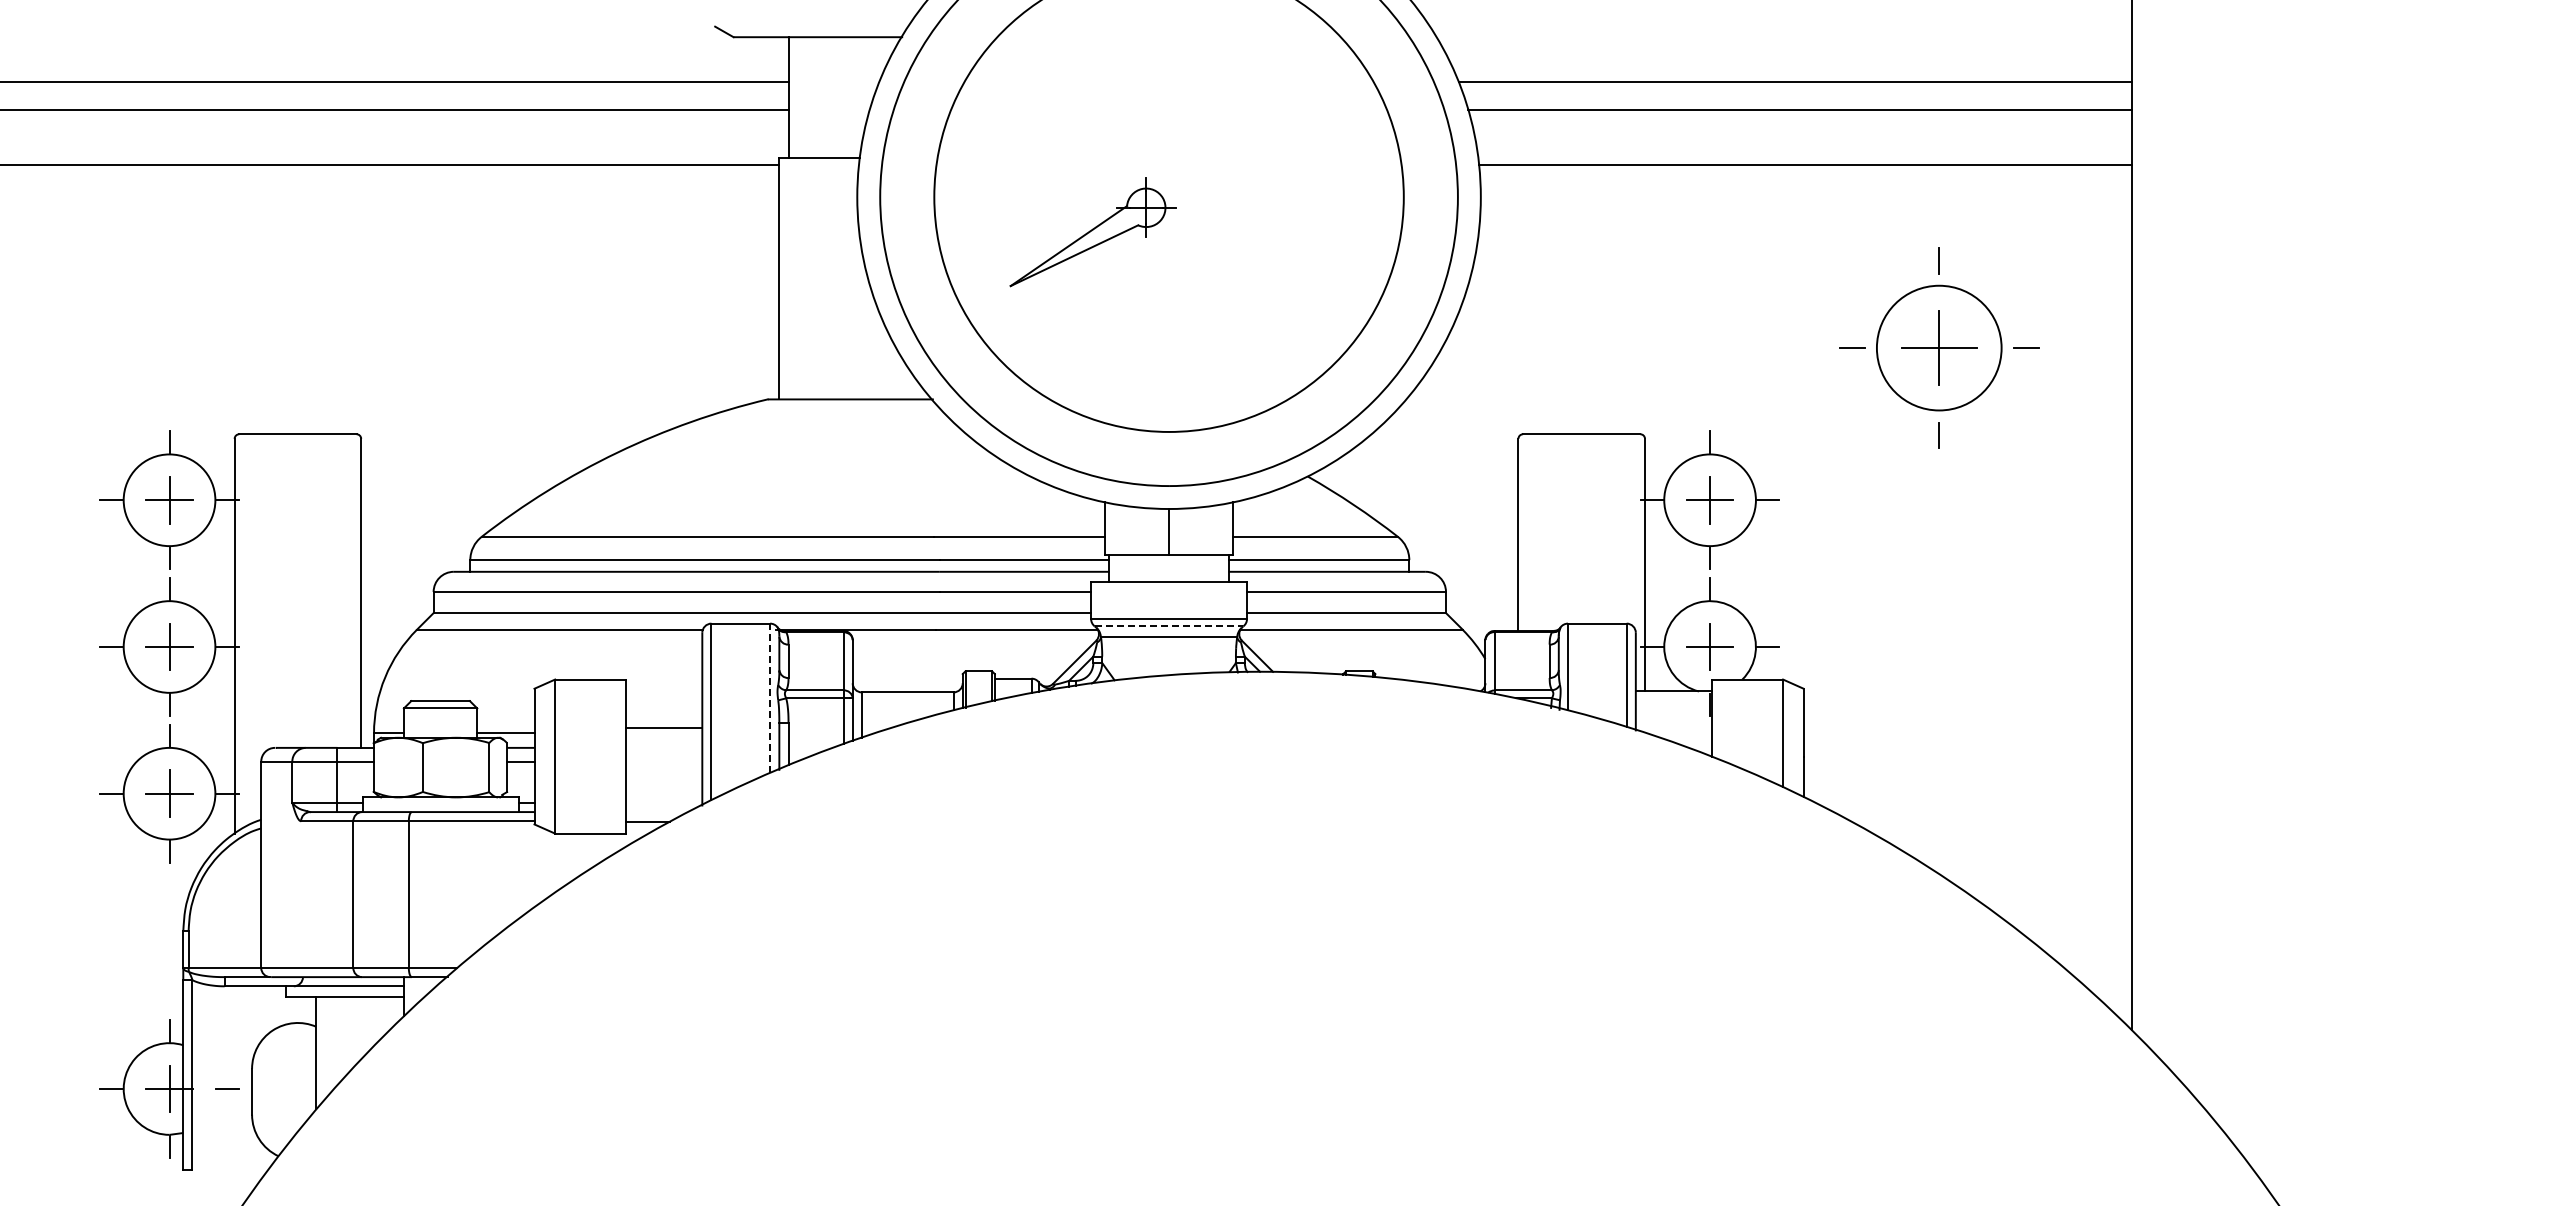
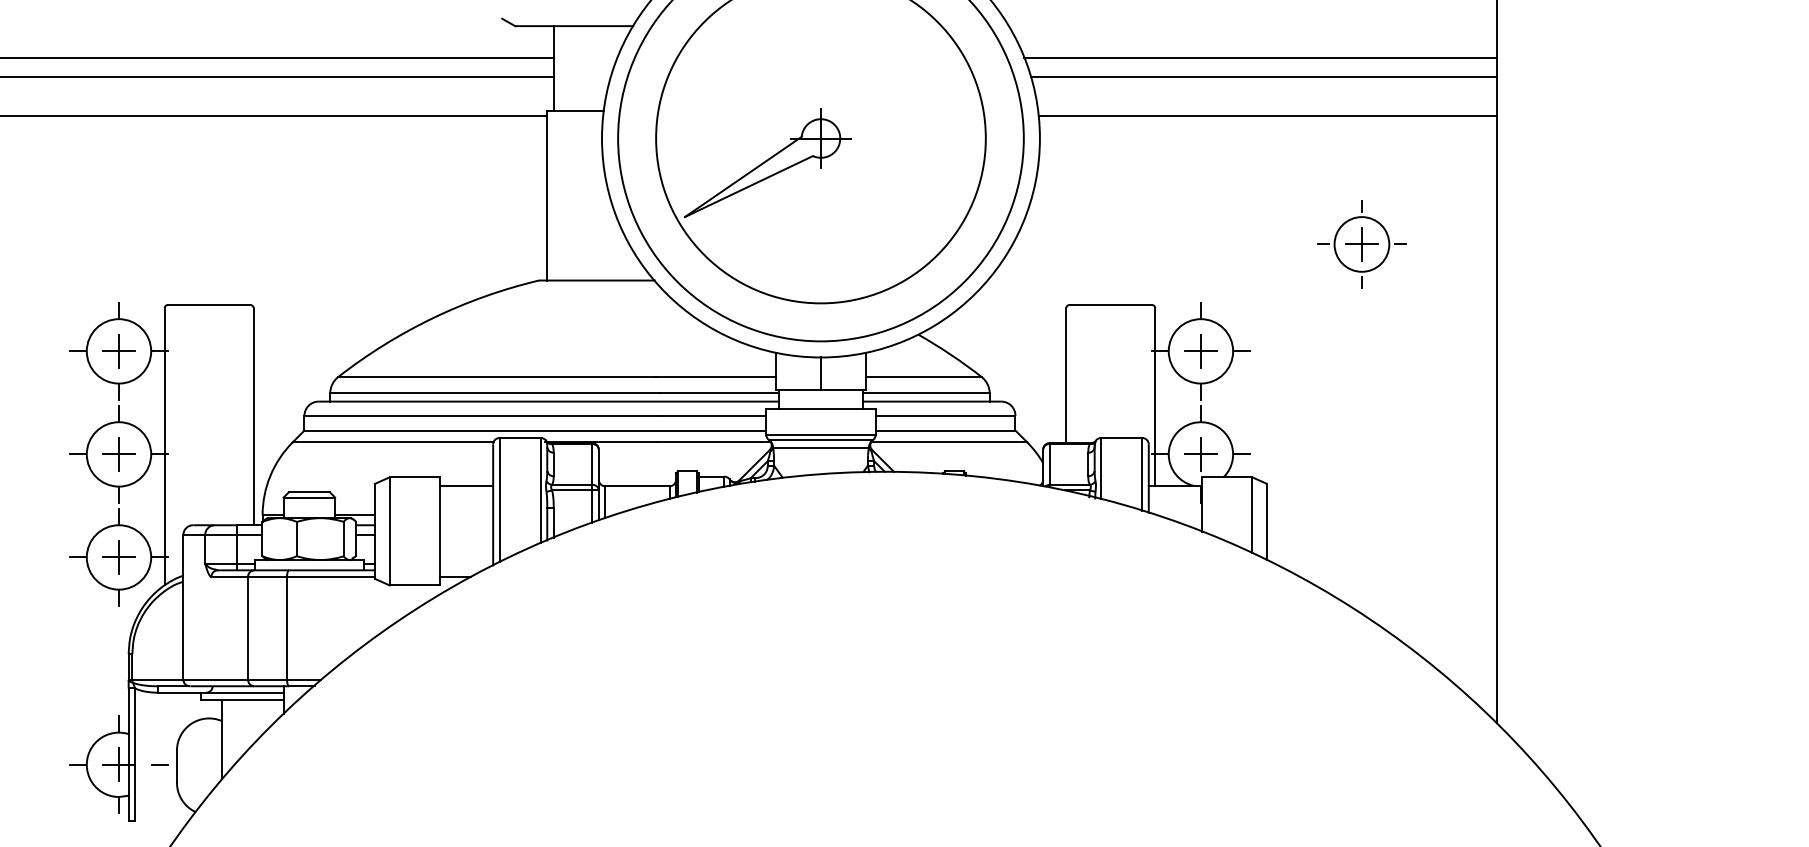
part: (1092, 232) -> (767, 163), size x1.43
part: (1939, 347) -> (1362, 244), size x0.62
line: (1169, 626) -> (821, 440), dashed -> solid
line: (770, 698) -> (541, 490), dashed -> solid
line: (664, 728) -> (466, 485), moved

